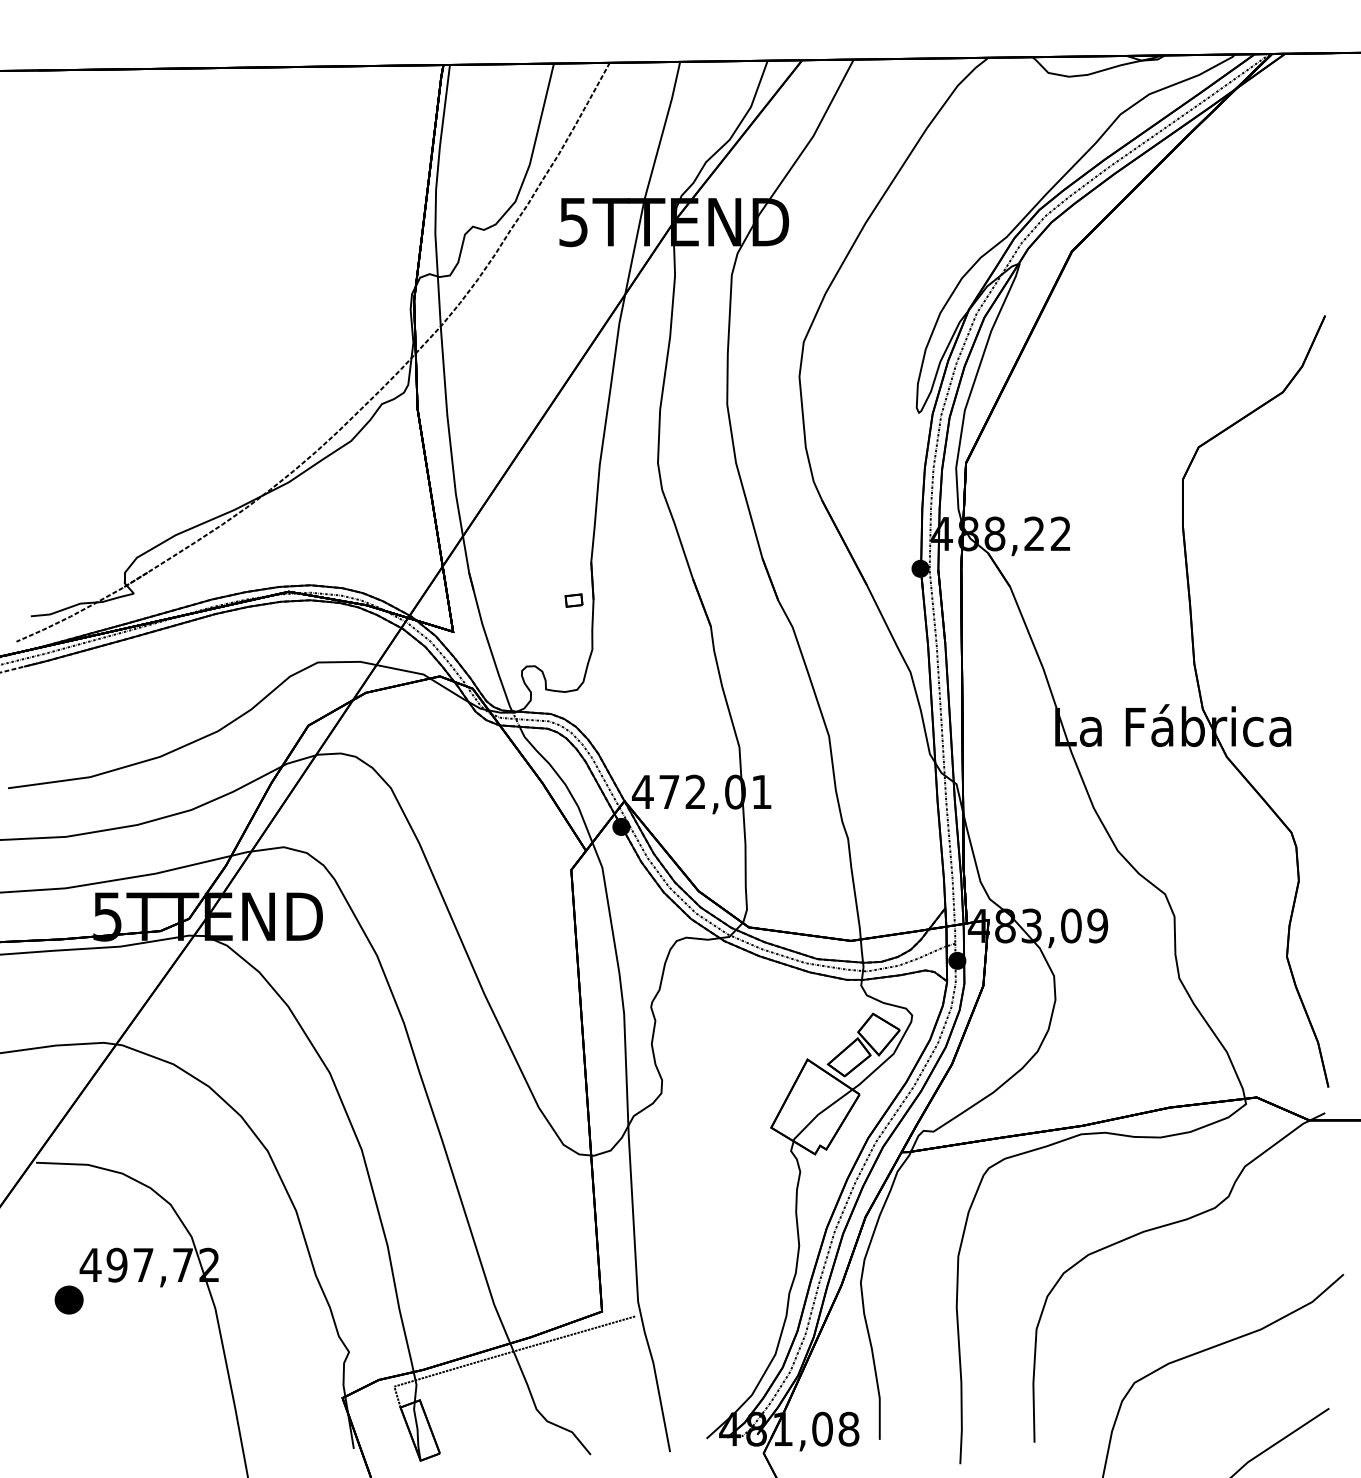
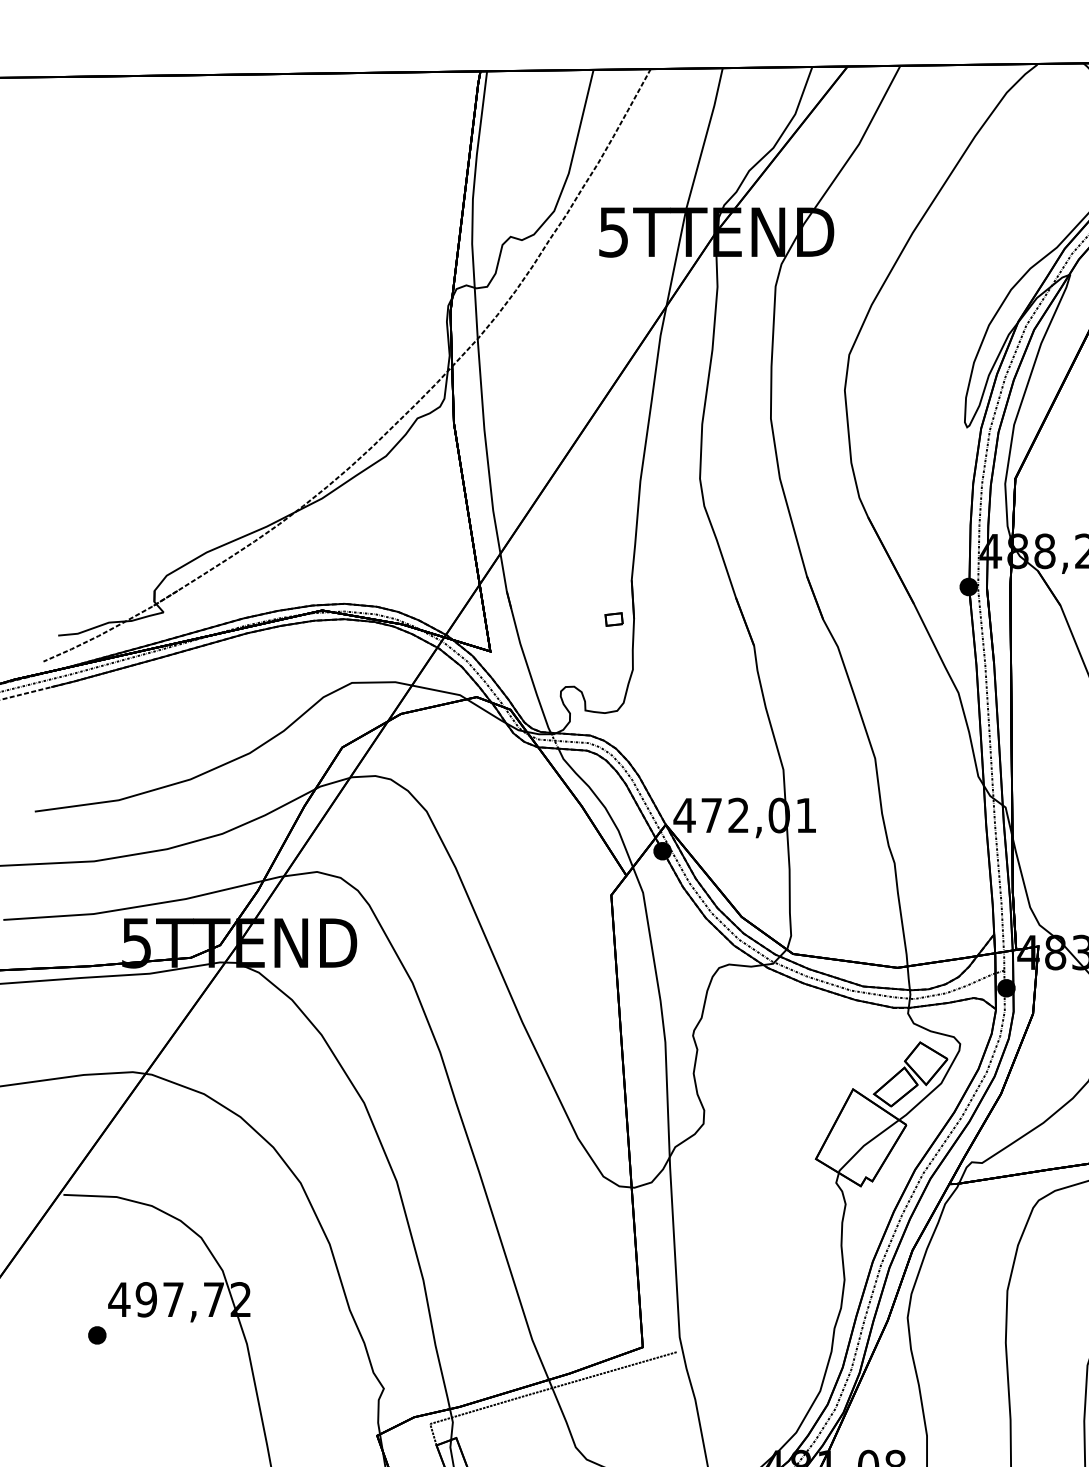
part: (68, 1299) -> (96, 1334), size x0.62

